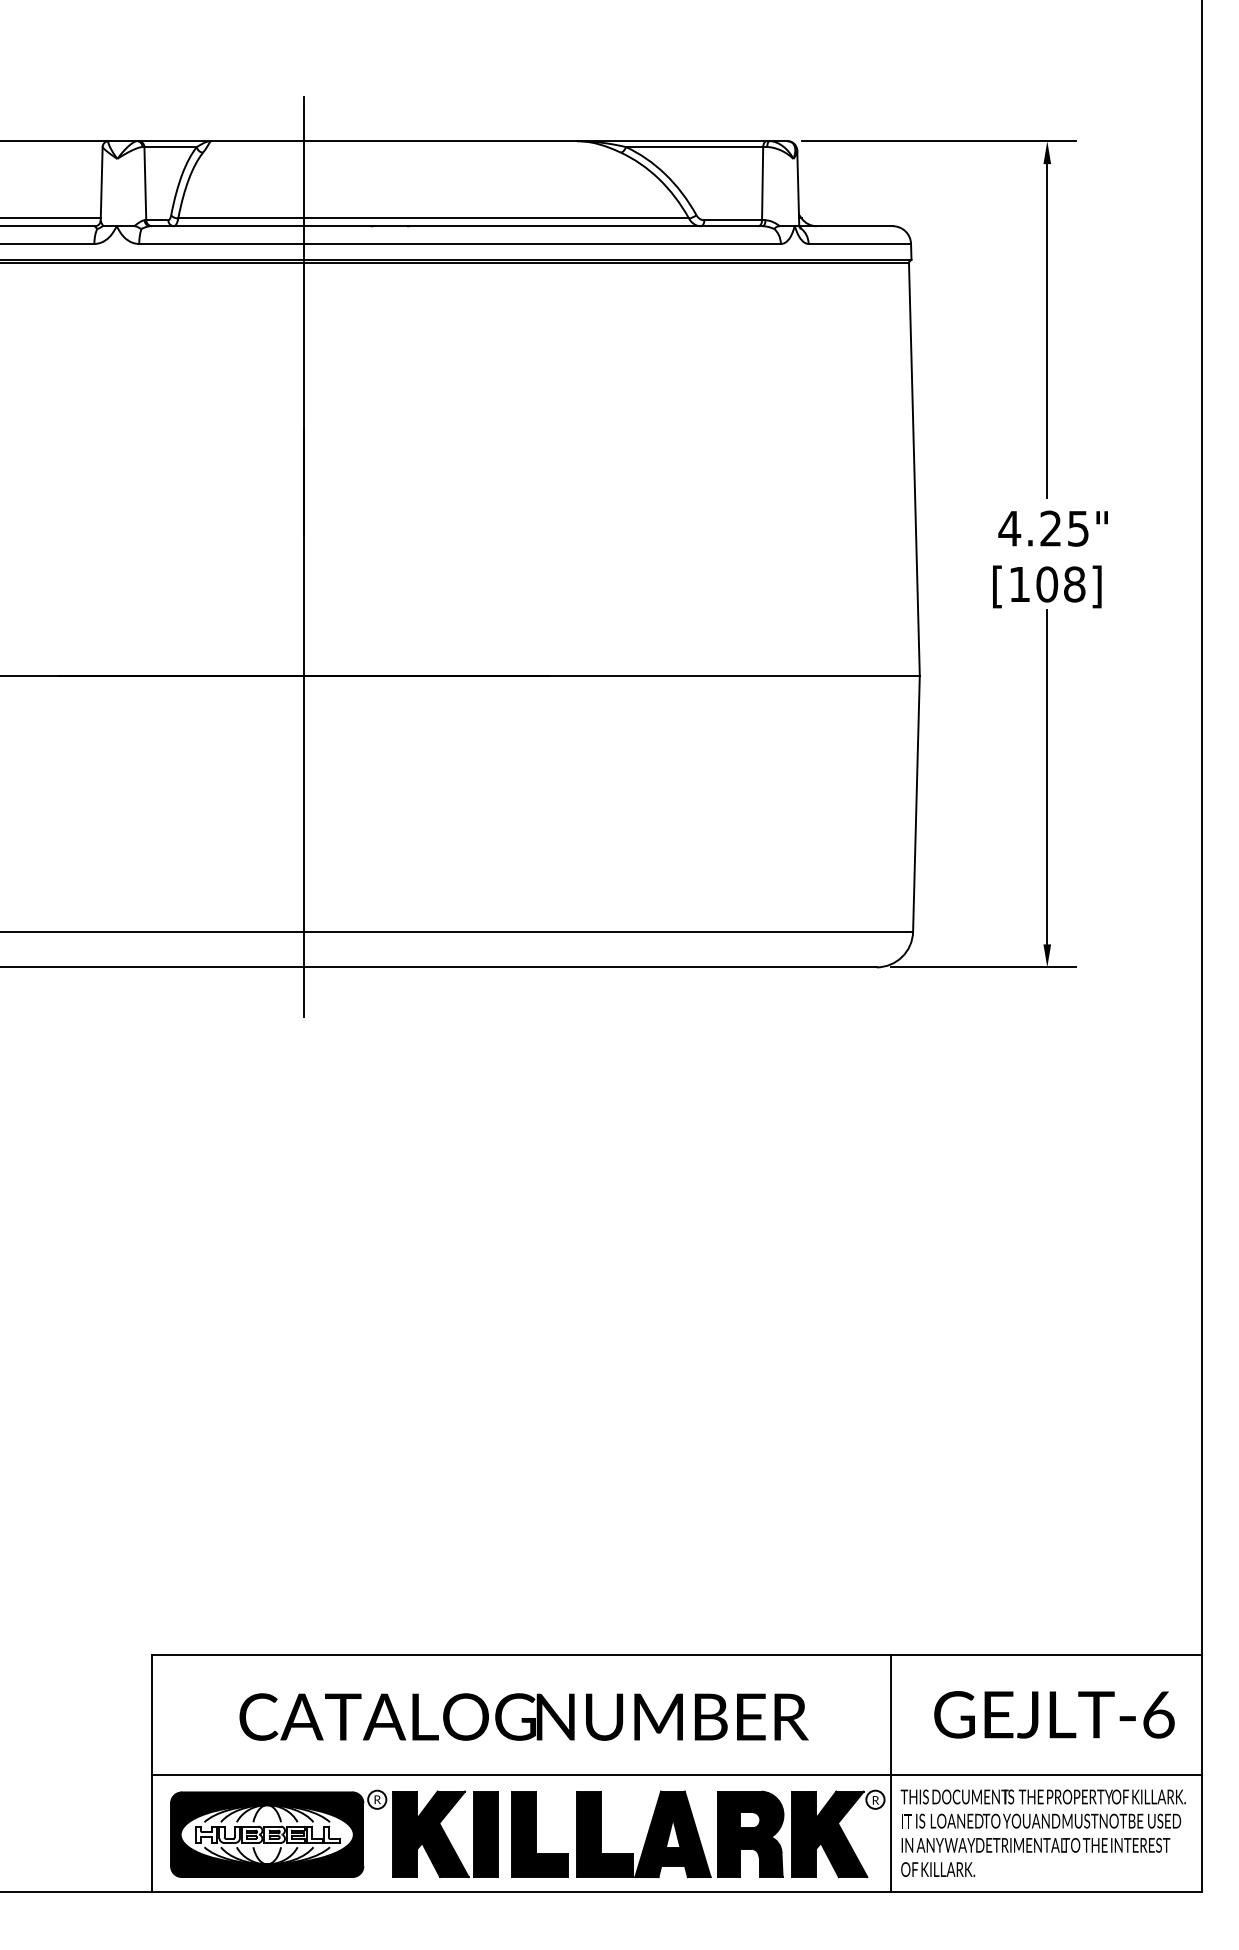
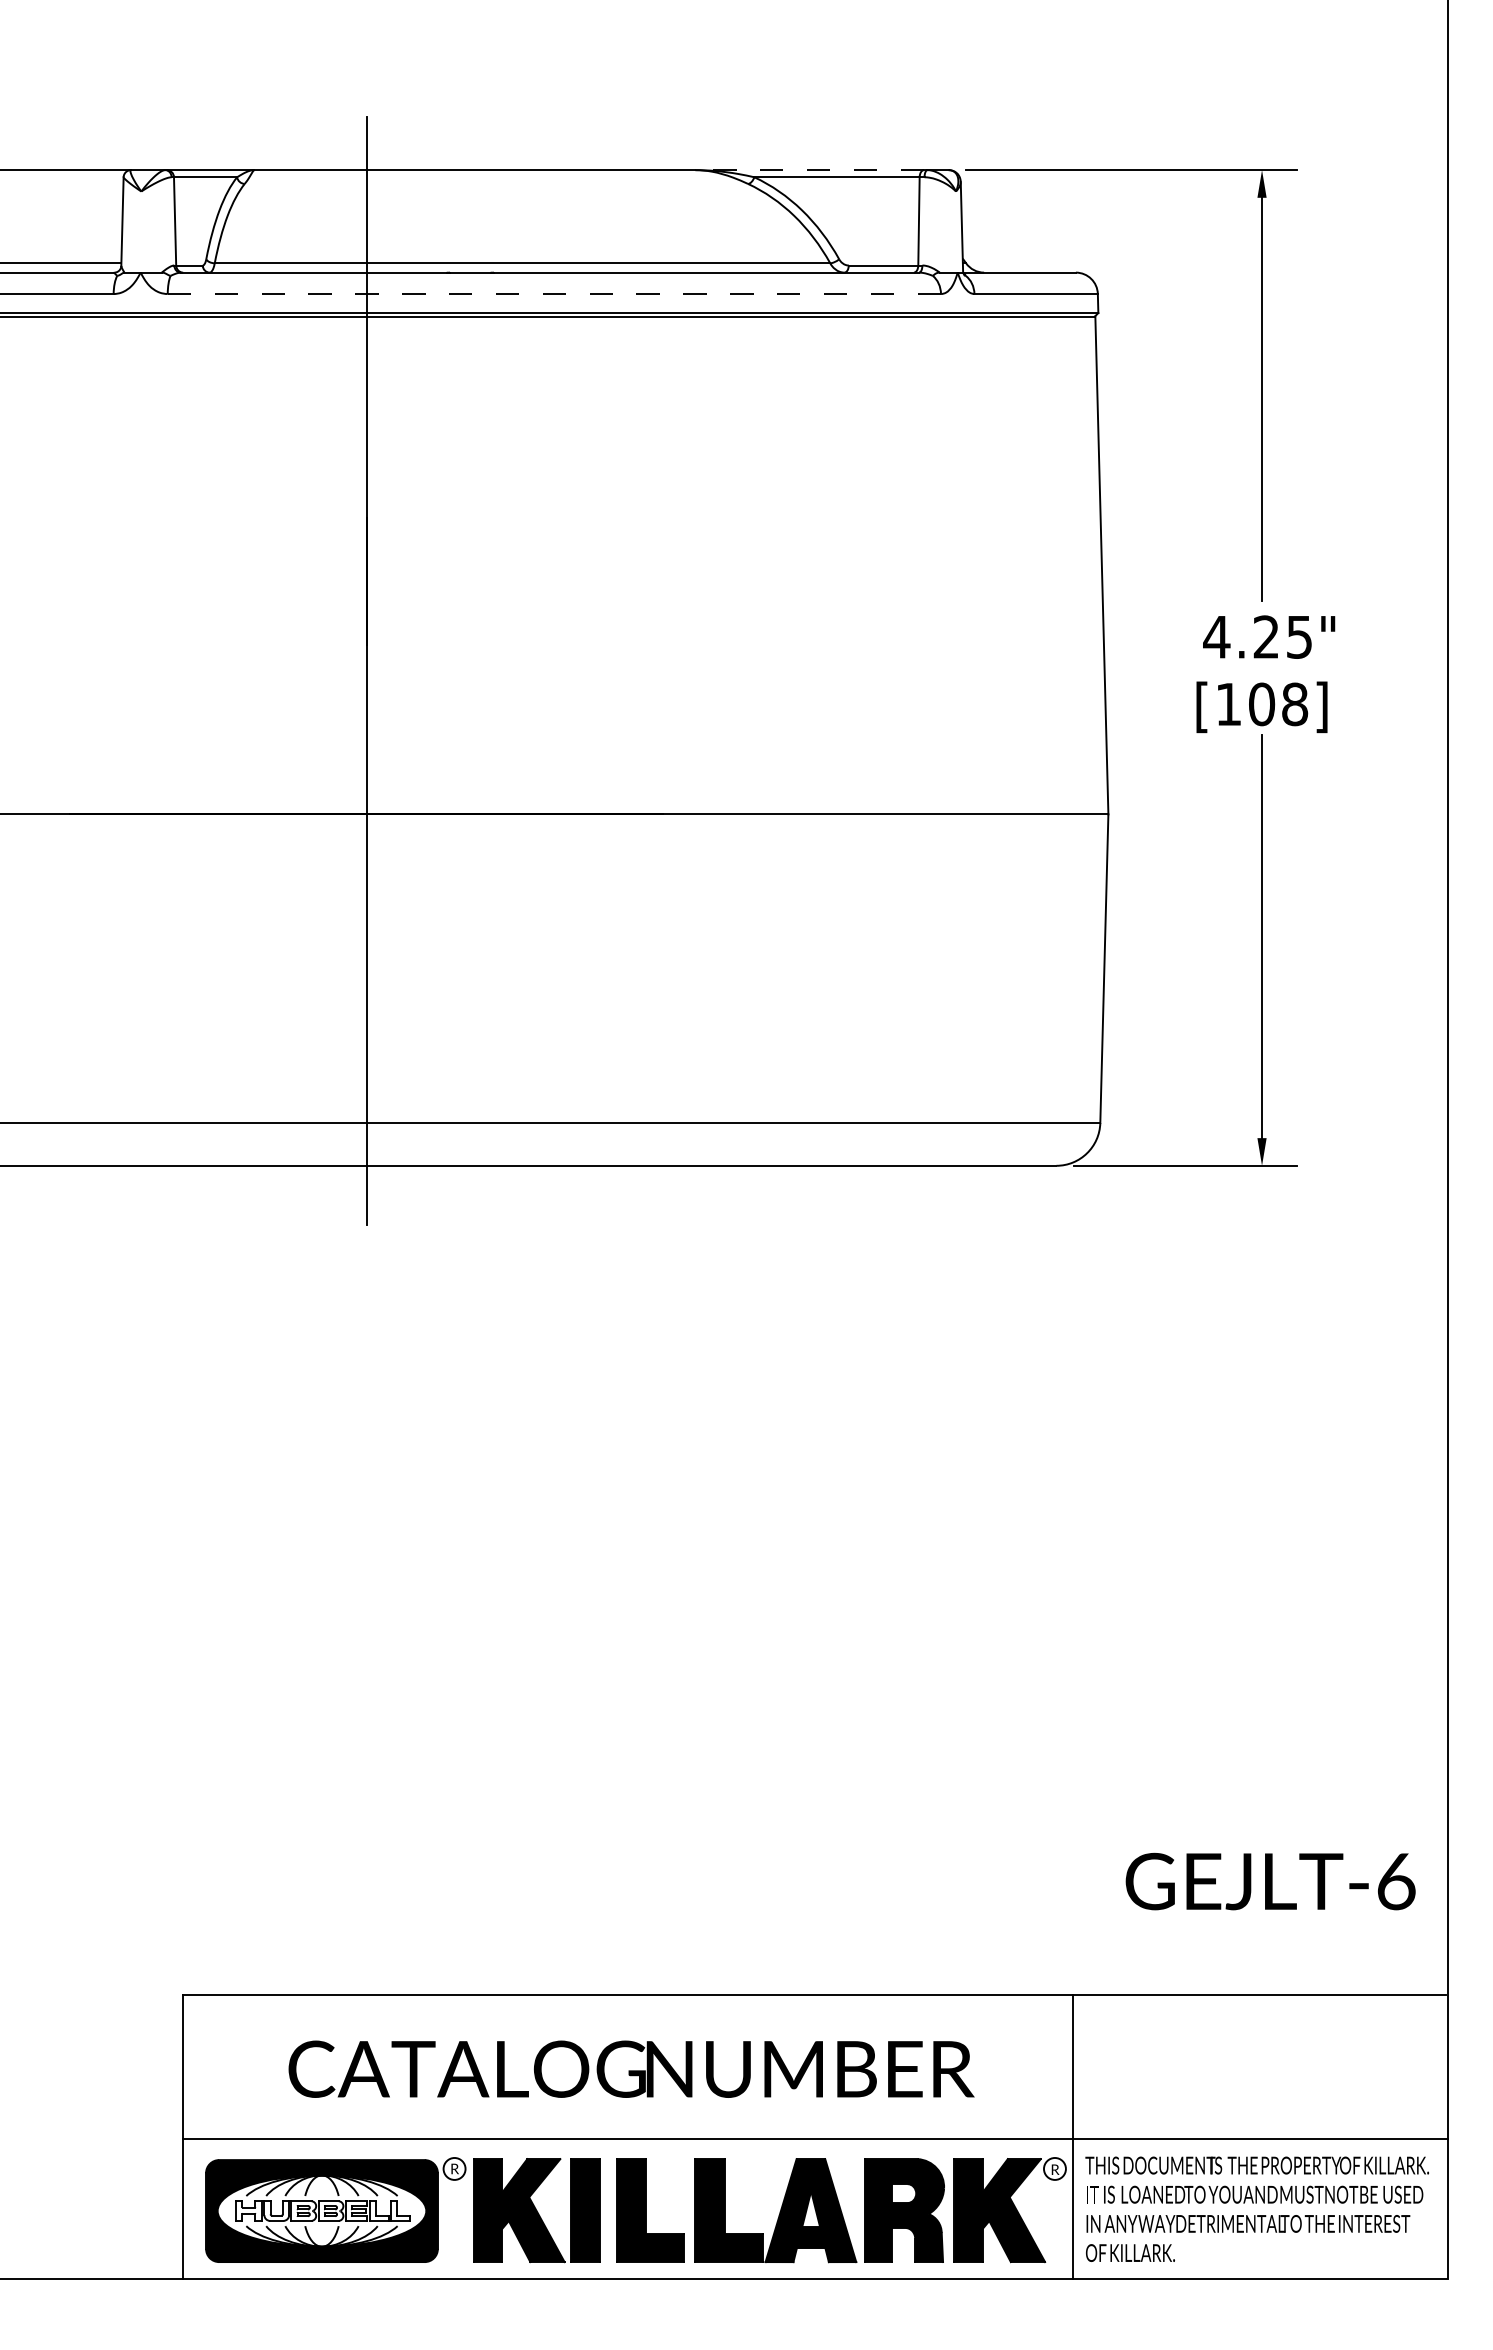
line: (671, 141) -> (809, 170), solid -> dashed
line: (460, 244) -> (554, 294), solid -> dashed
text: (1054, 1714) -> (1270, 1881), moved

